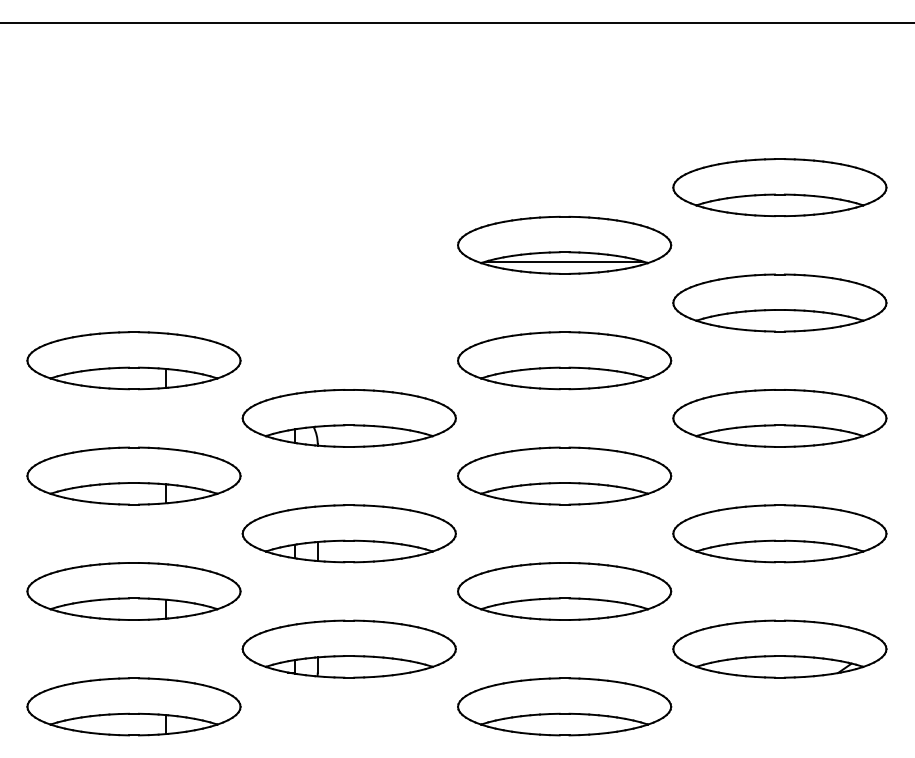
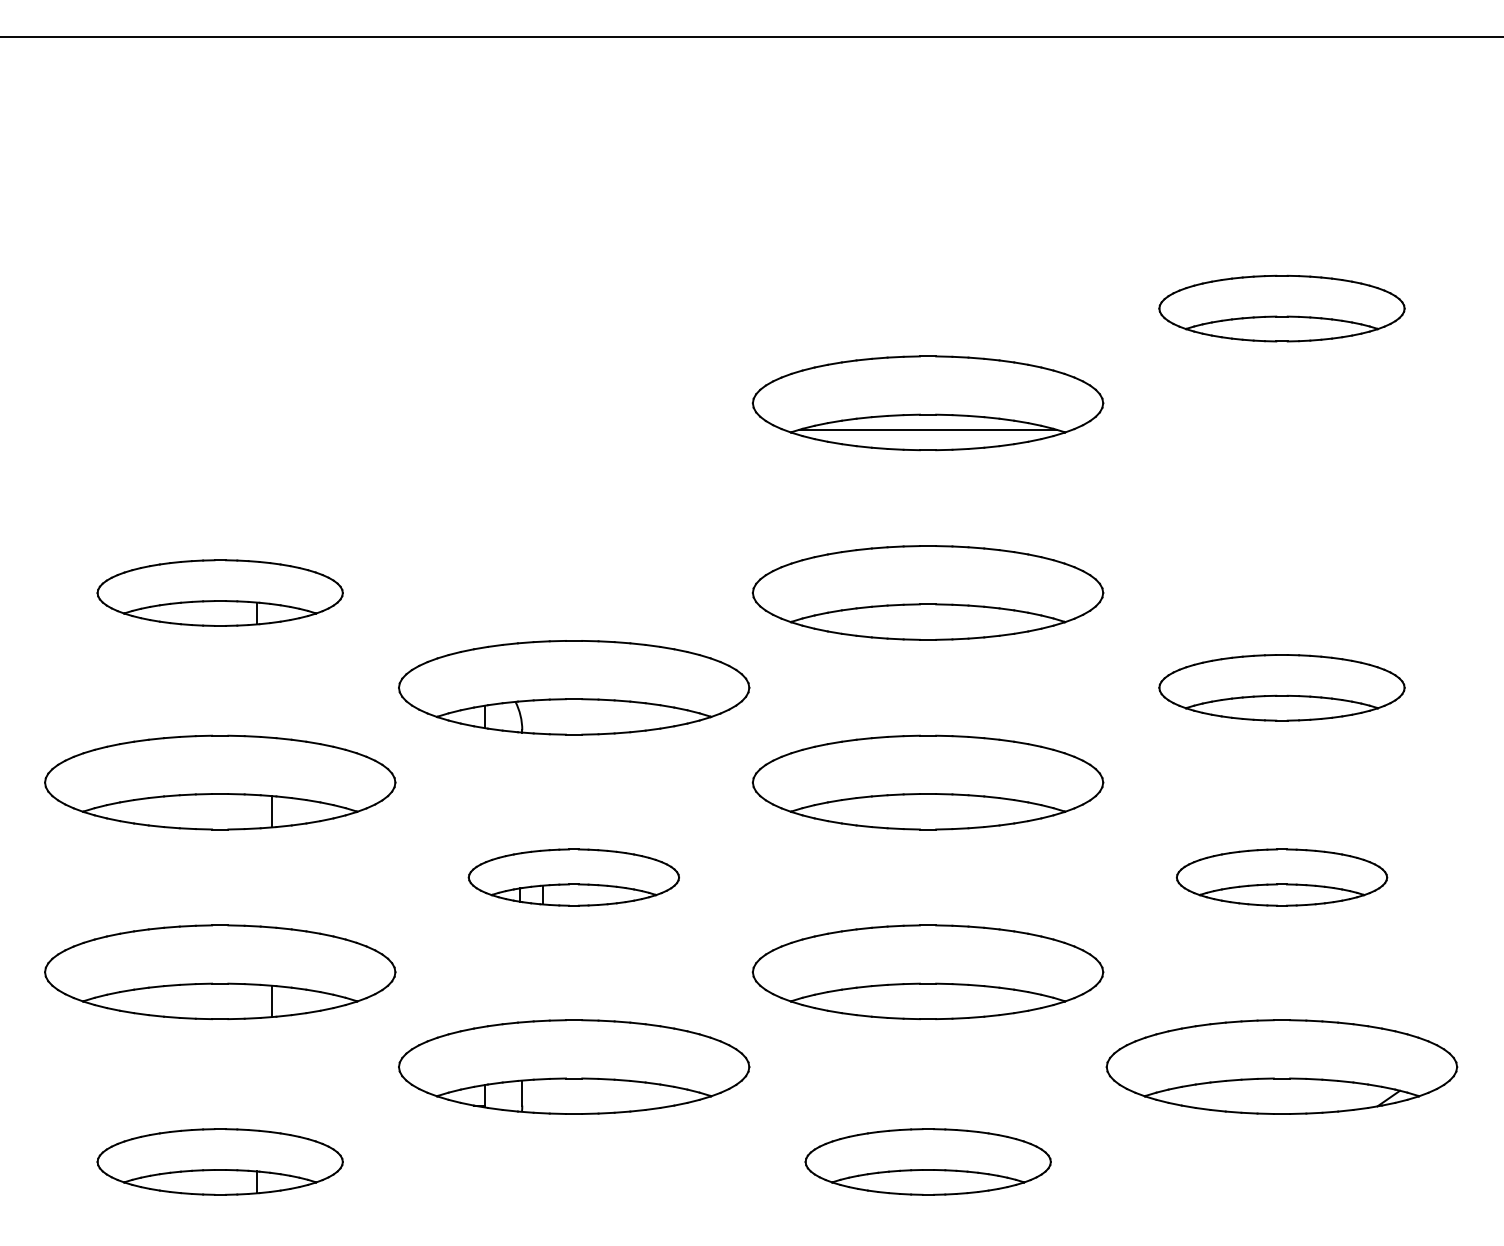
part: (779, 187) -> (1281, 308), size x0.7
part: (779, 302) -> (1281, 497), removed
part: (133, 360) -> (219, 592), size x0.7
part: (779, 418) -> (1281, 687), size x0.7
part: (348, 533) -> (572, 876), size x0.6
part: (779, 533) -> (1281, 876), size x0.6
part: (133, 706) -> (219, 1161), size x0.7
part: (564, 706) -> (927, 1161), size x0.7

